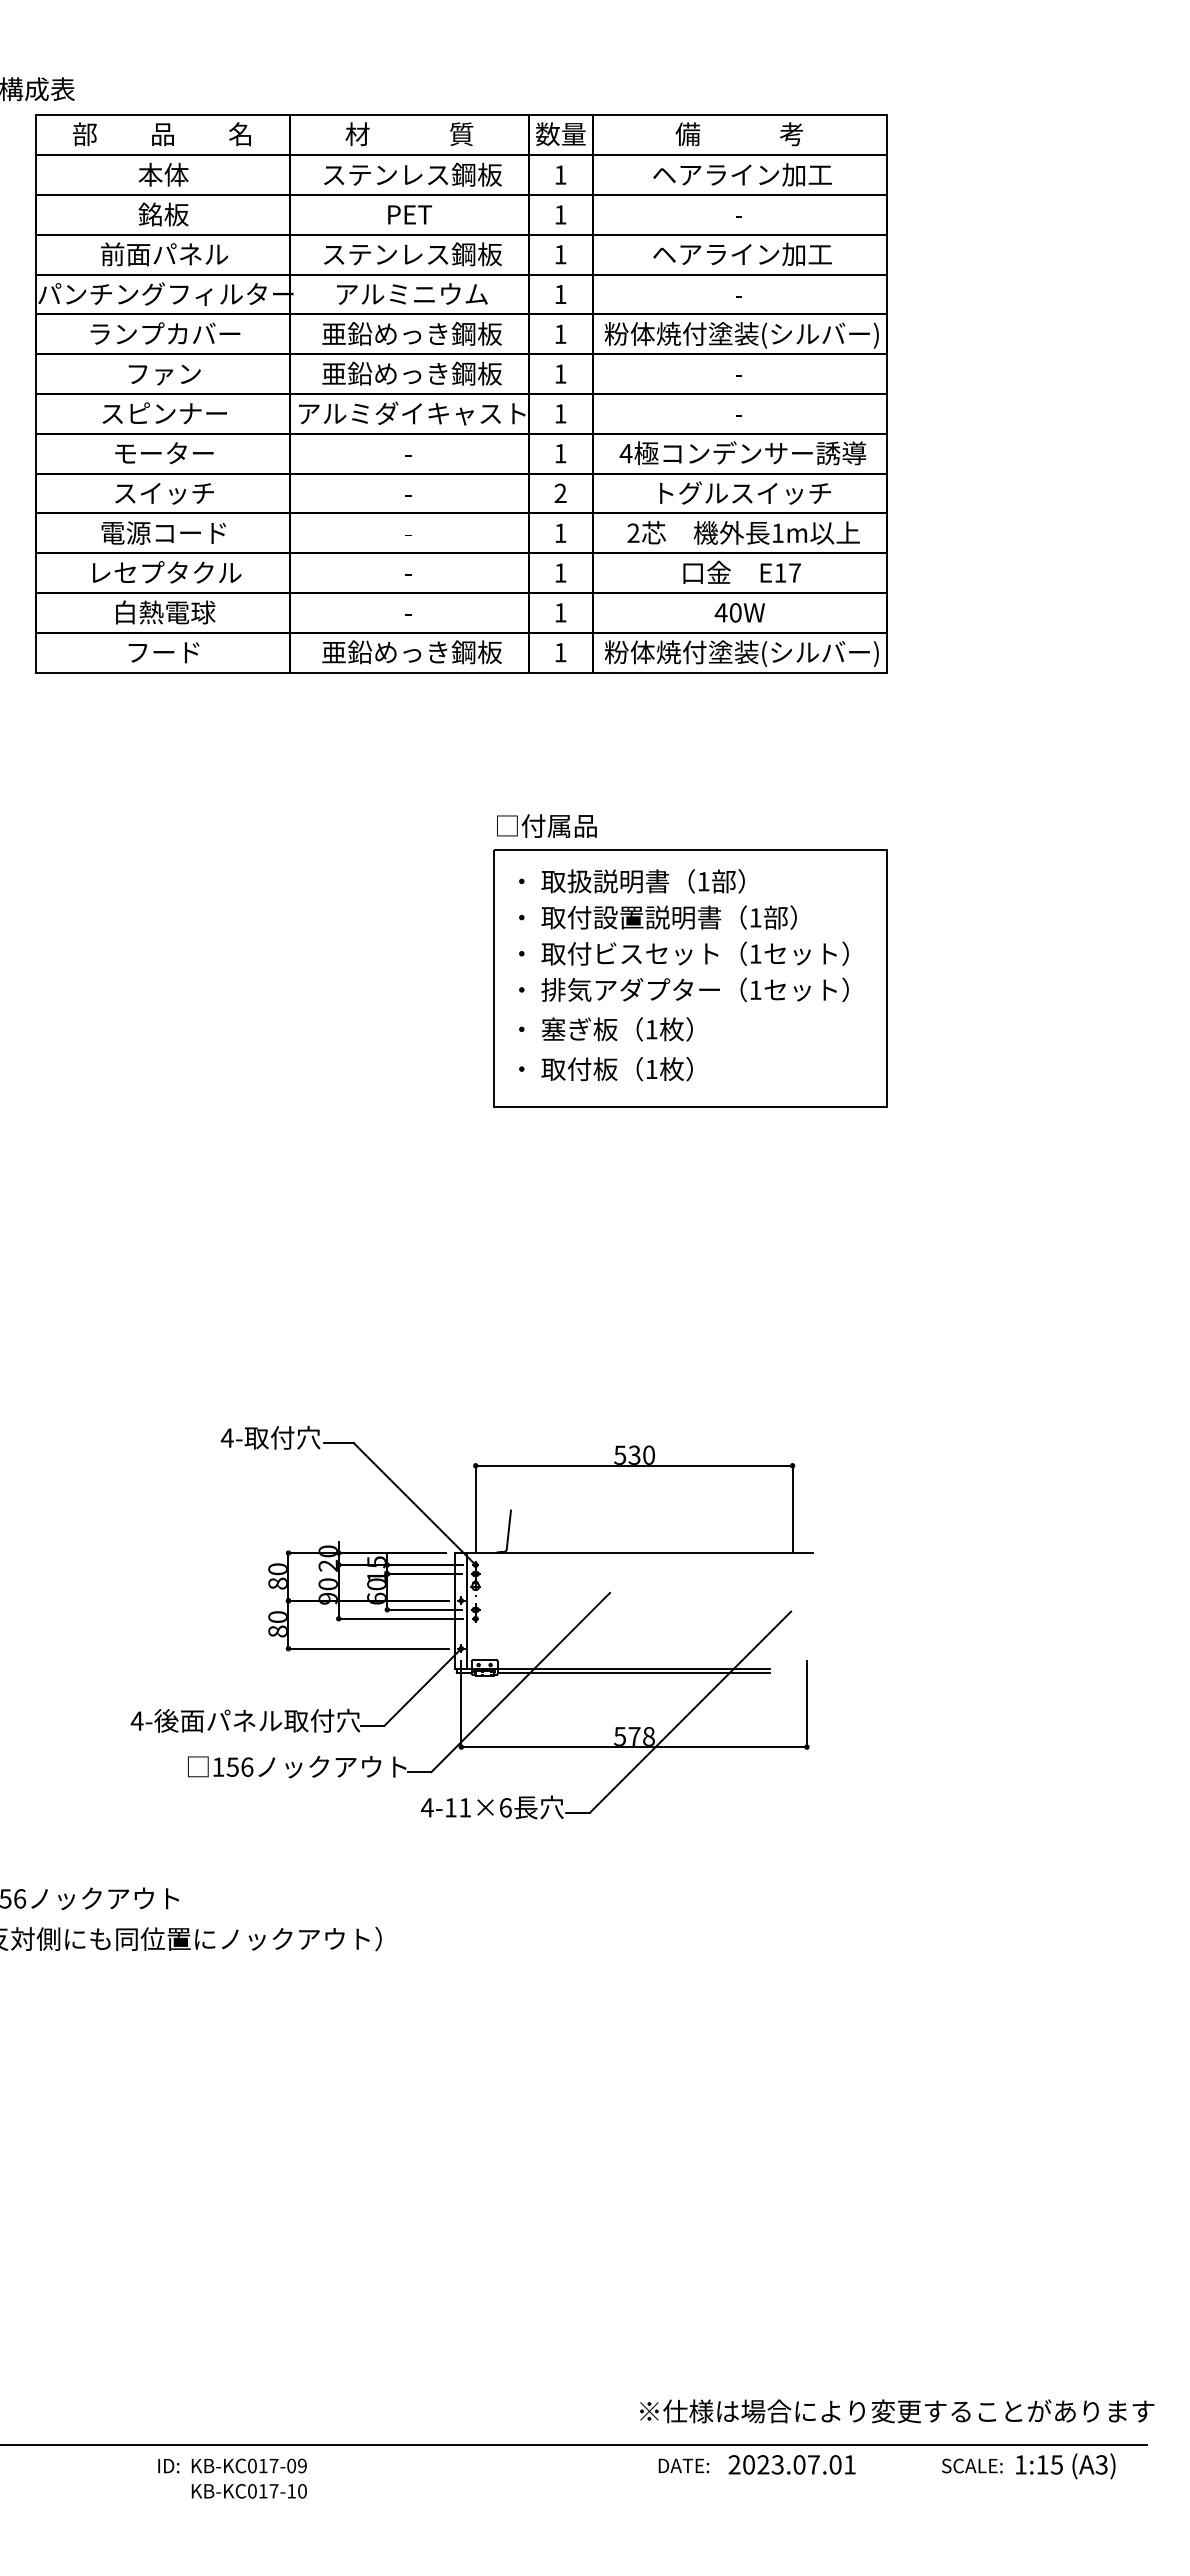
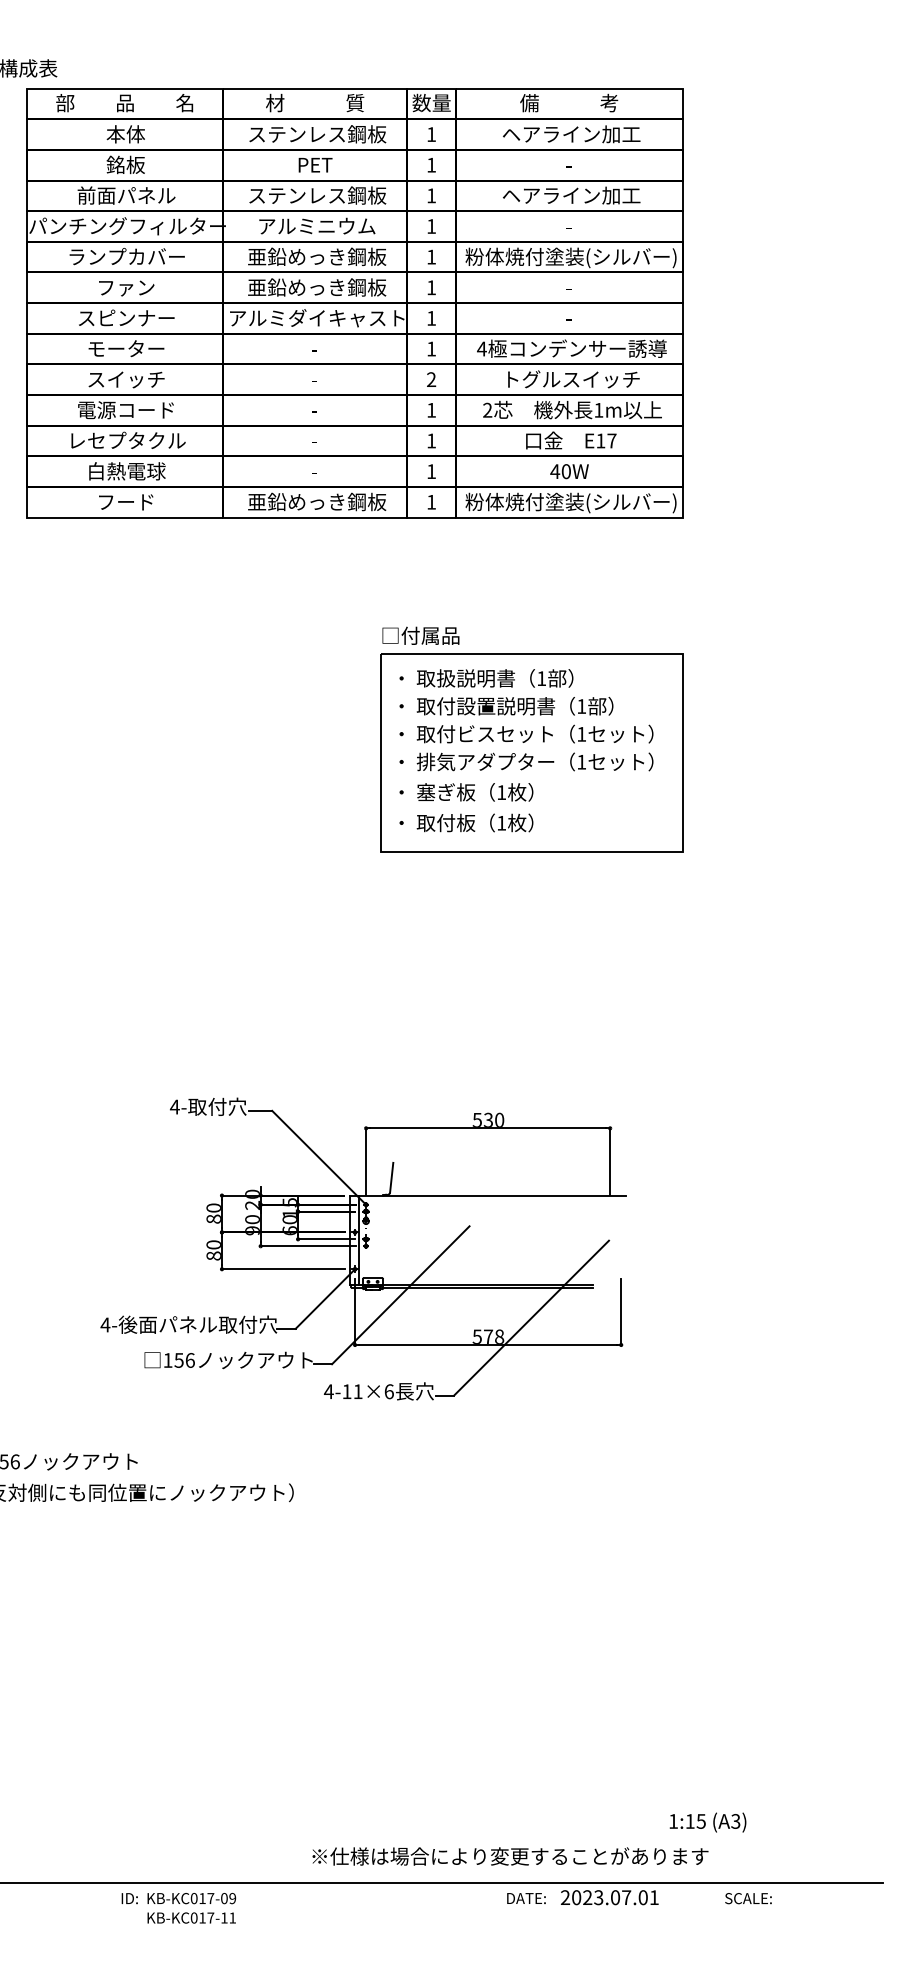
text: (897, 2411) -> (510, 1856), moved
text: (1065, 2466) -> (707, 1822), moved
text: (302, 2491) -> (232, 1918), KB-KC017-10 -> KB-KC017-11

